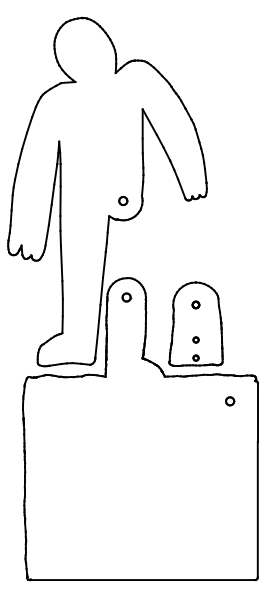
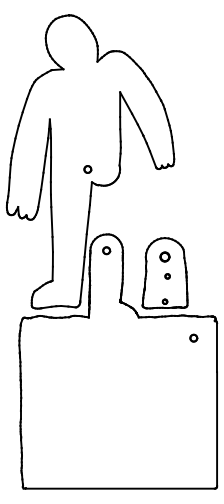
part: (123, 201) -> (88, 169), moved
part: (195, 304) -> (164, 256), size x1.6
part: (195, 339) -> (167, 275), moved

